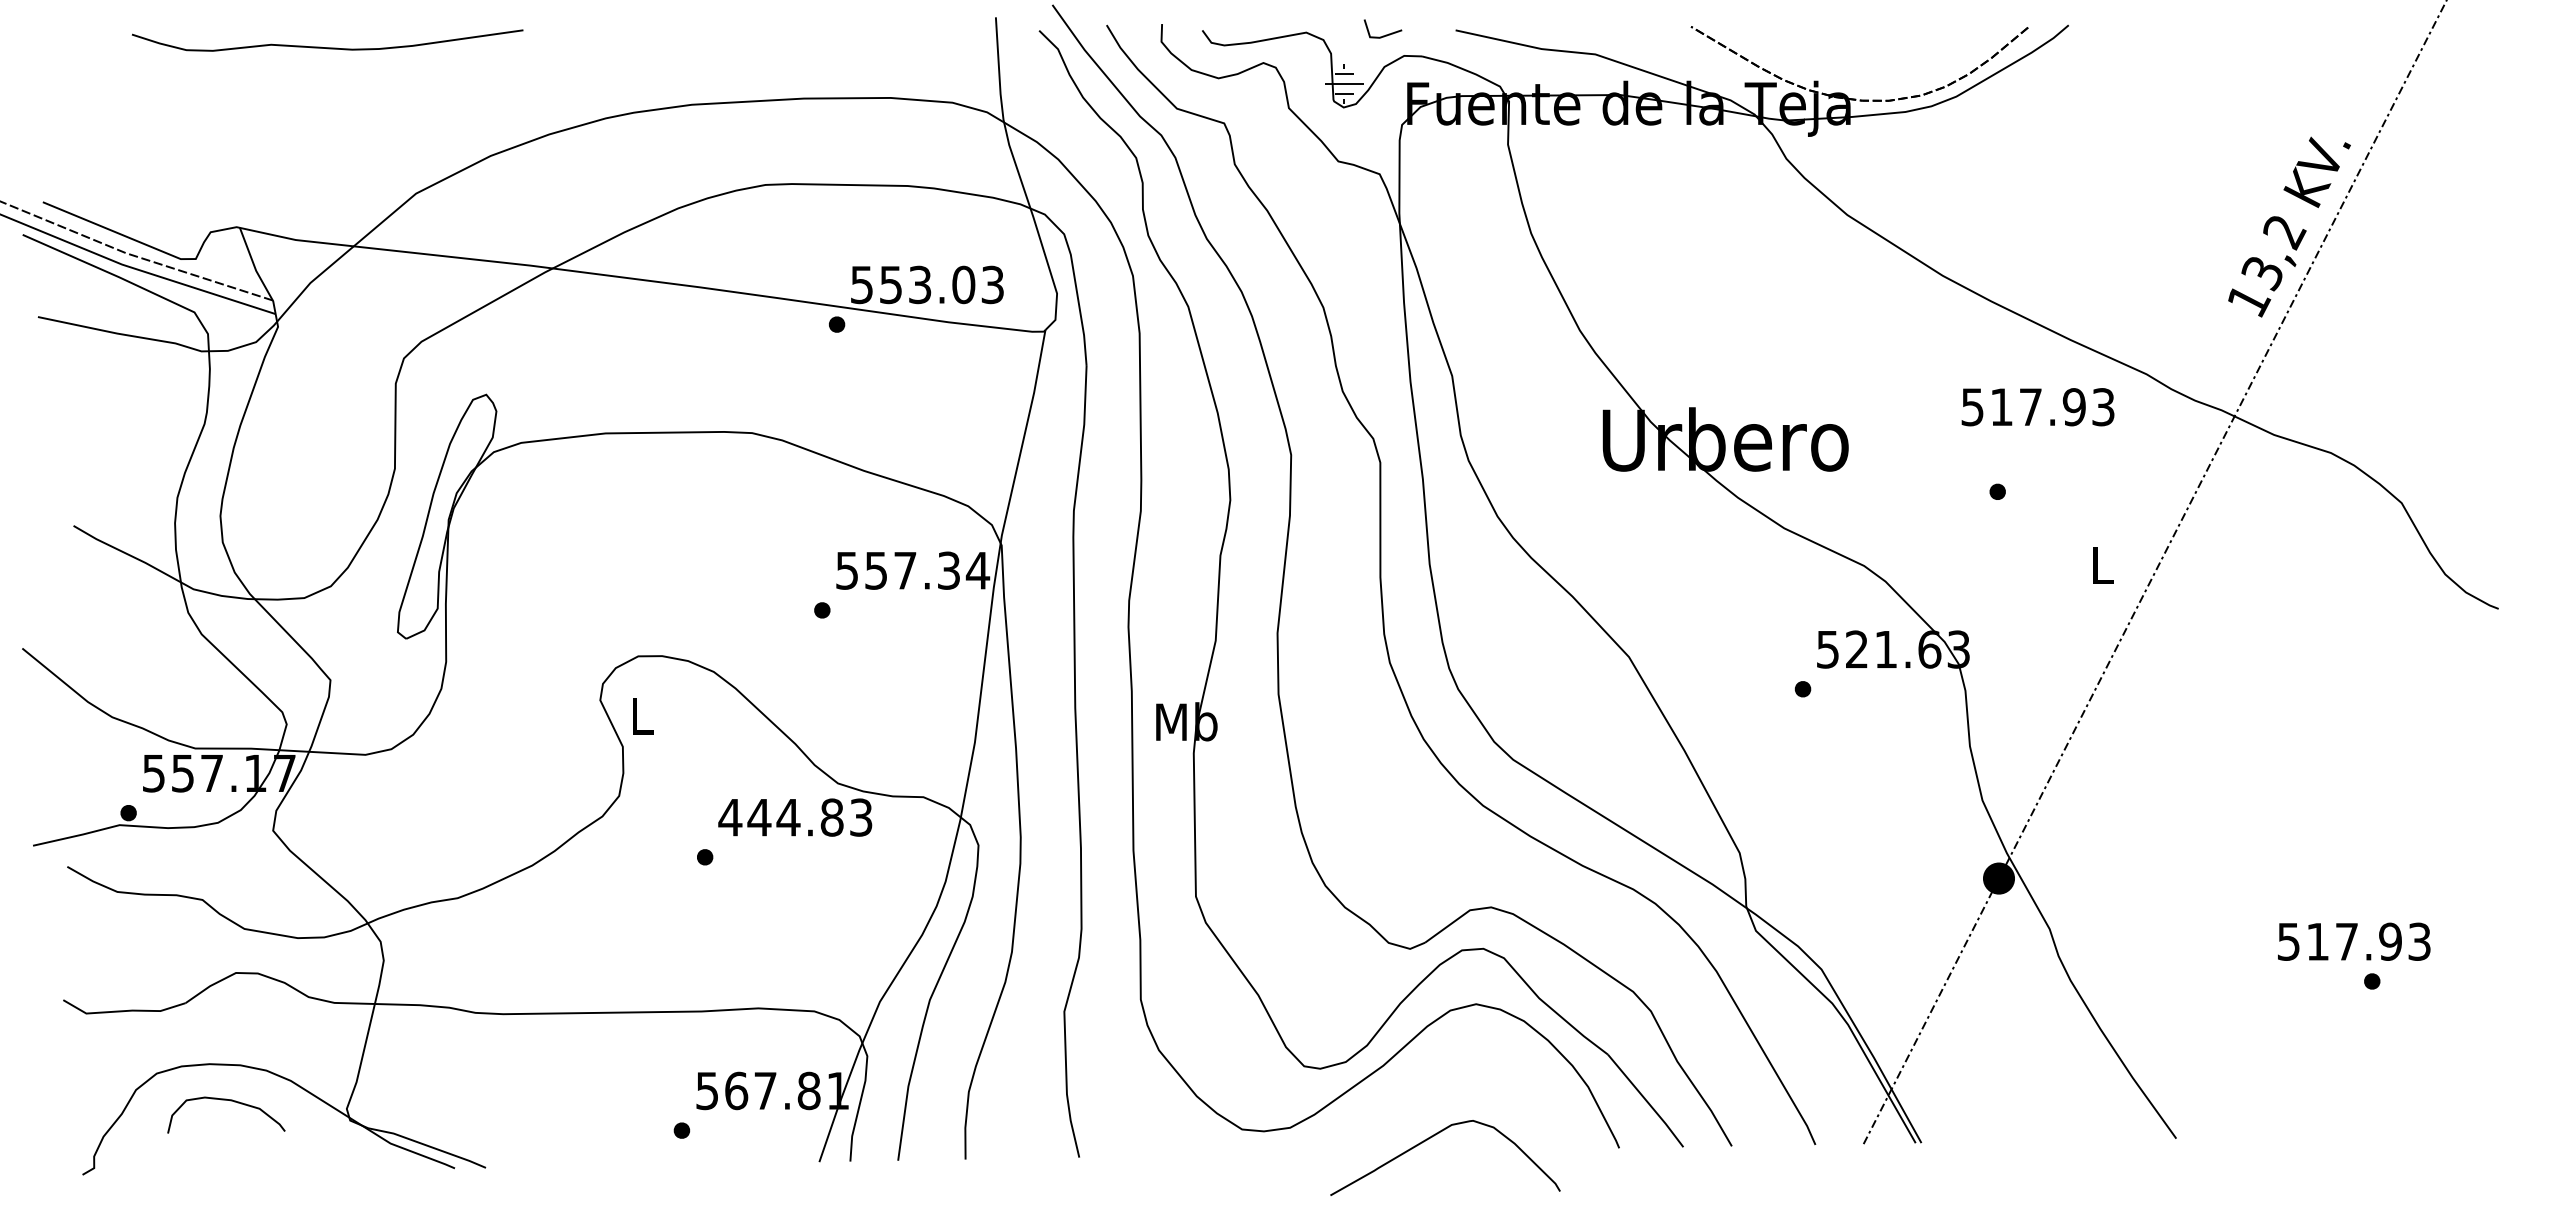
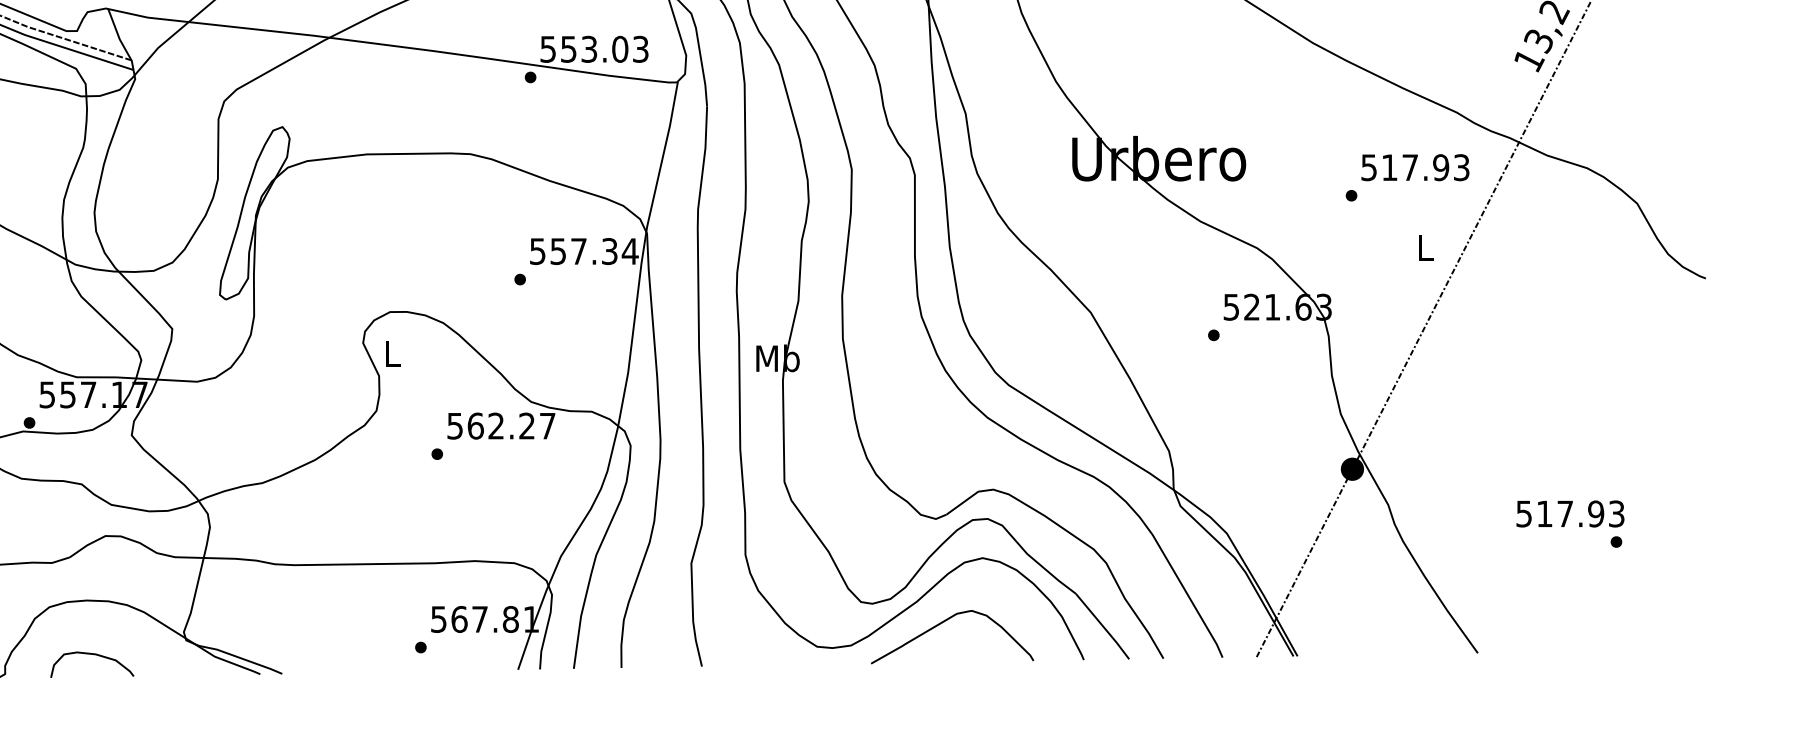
text: (2037, 407) -> (1415, 167), moved
text: (795, 817) -> (501, 426), 444.83 -> 562.27
text: (2354, 941) -> (1570, 513), moved
curve: (230, 1101) -> (95, 655), moved
curve: (1434, 1136) -> (944, 621), moved

